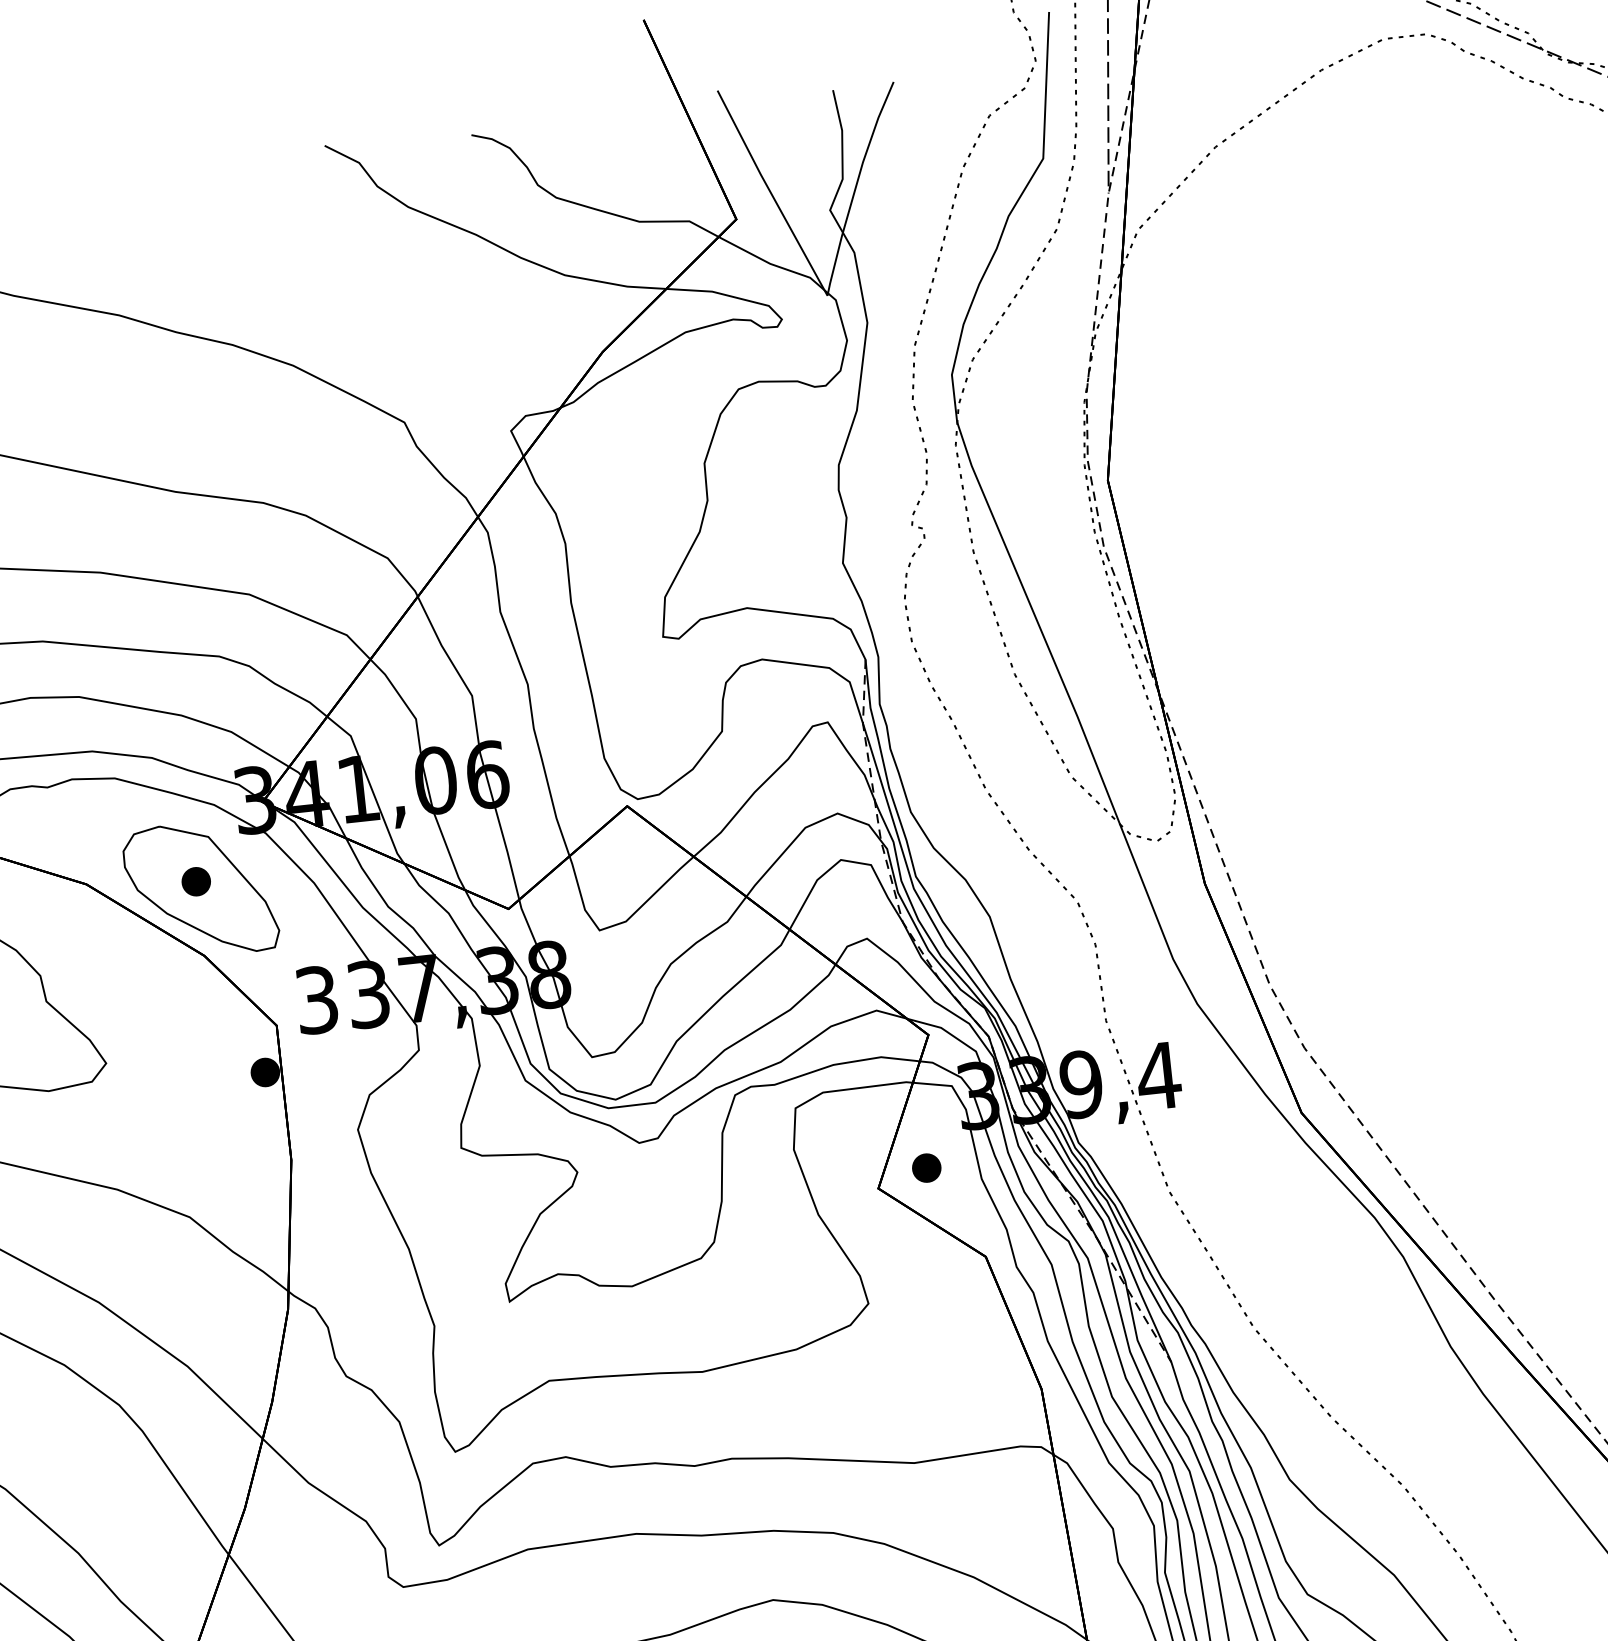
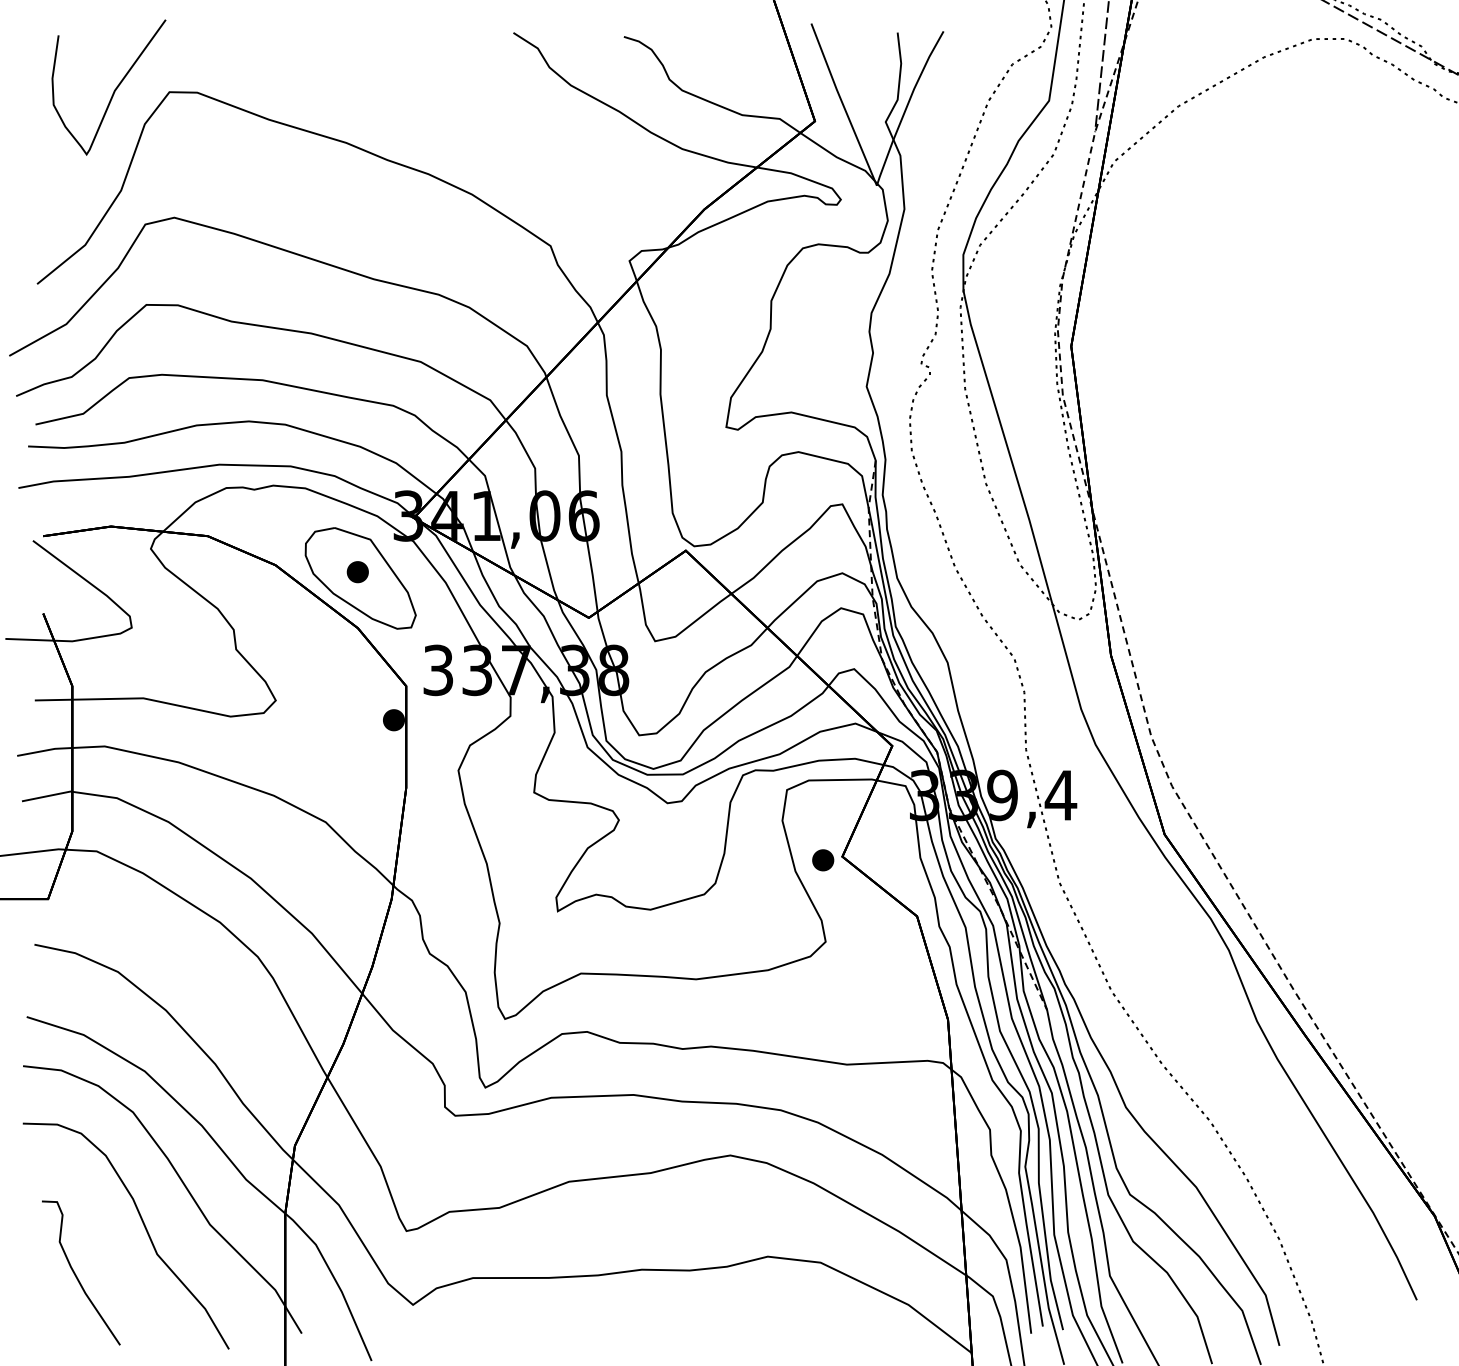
part: (927, 1168) -> (823, 860), moved

